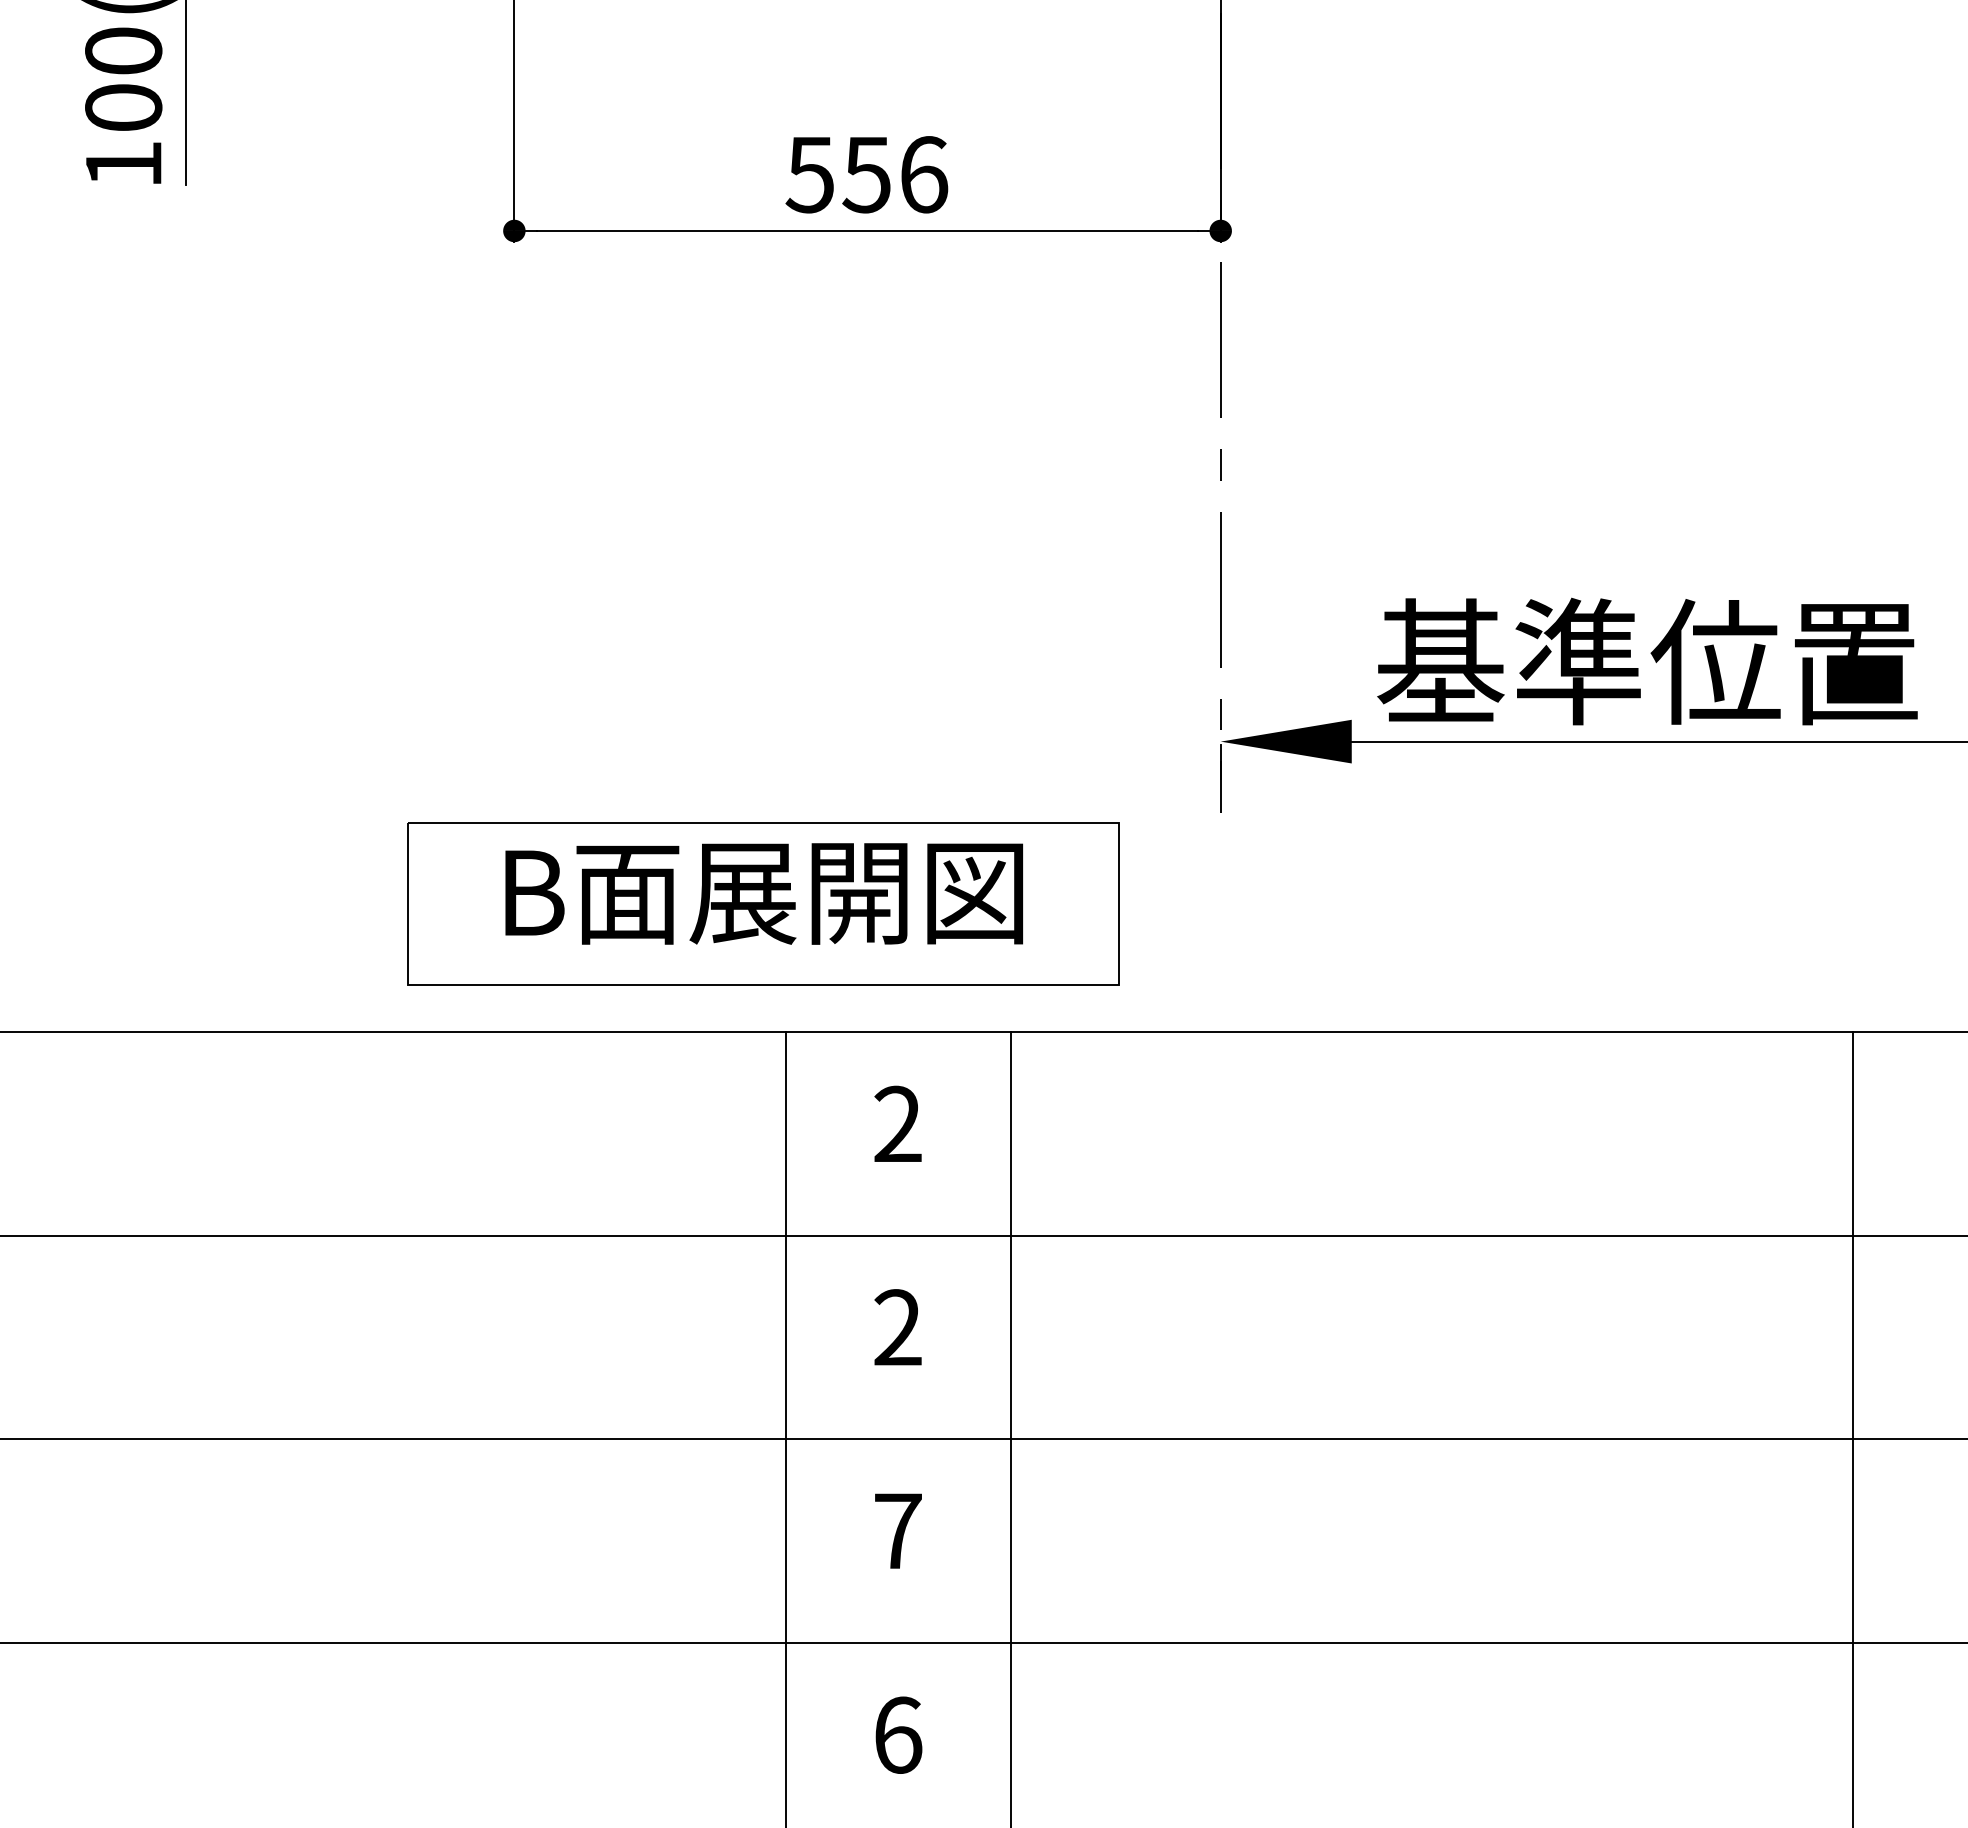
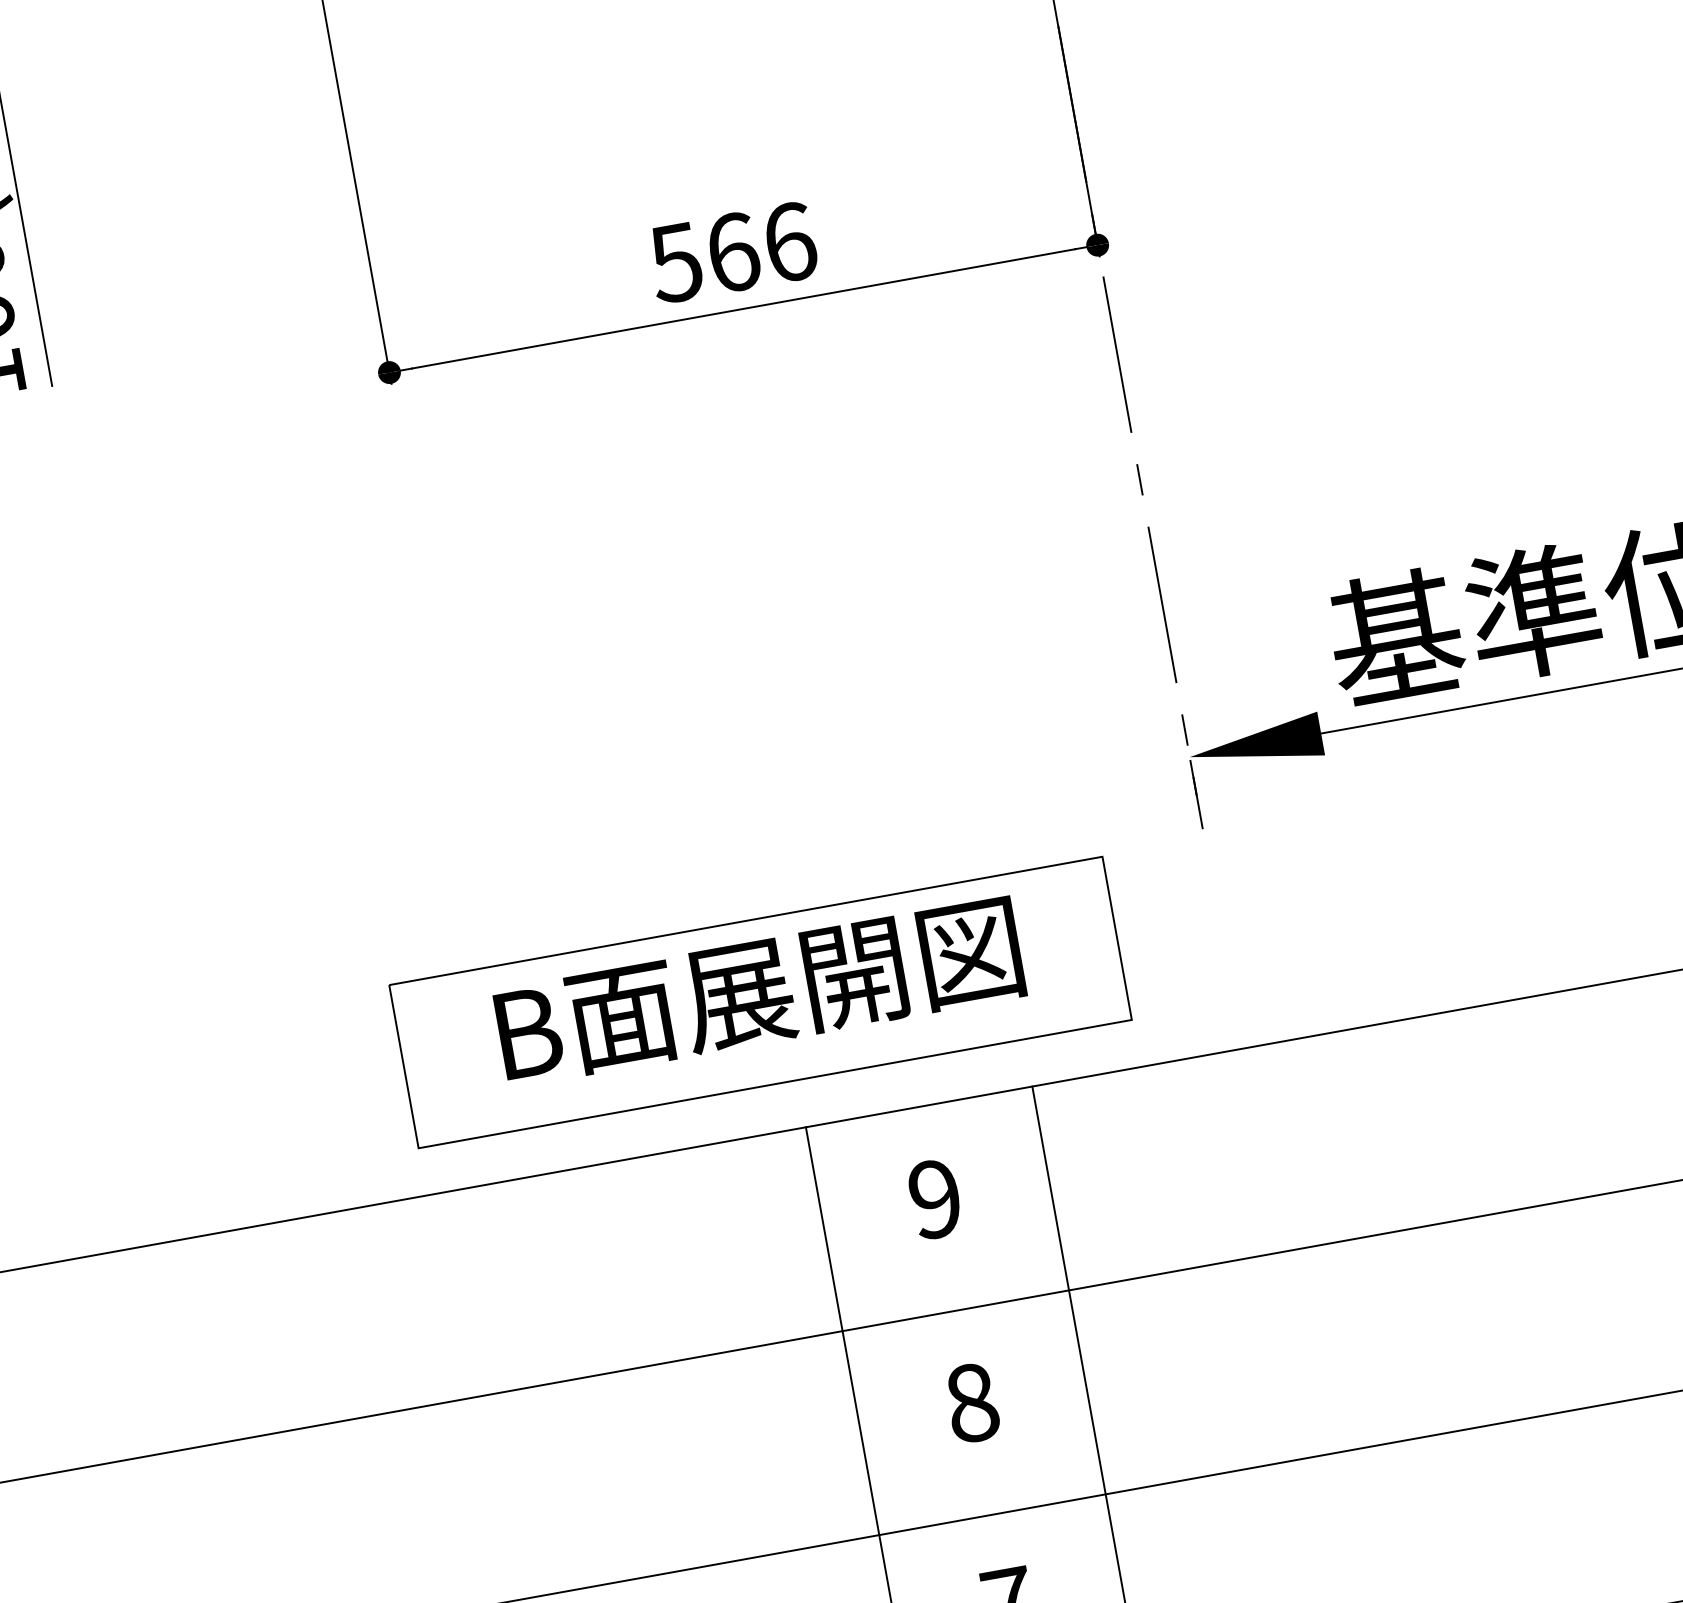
text: (866, 174) -> (732, 252), 556 -> 566
text: (897, 1124) -> (934, 1199), 2 -> 9
text: (897, 1327) -> (971, 1402), 2 -> 8

